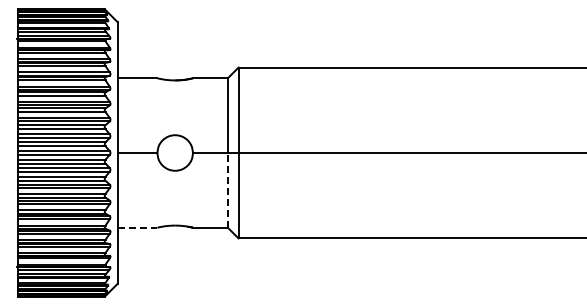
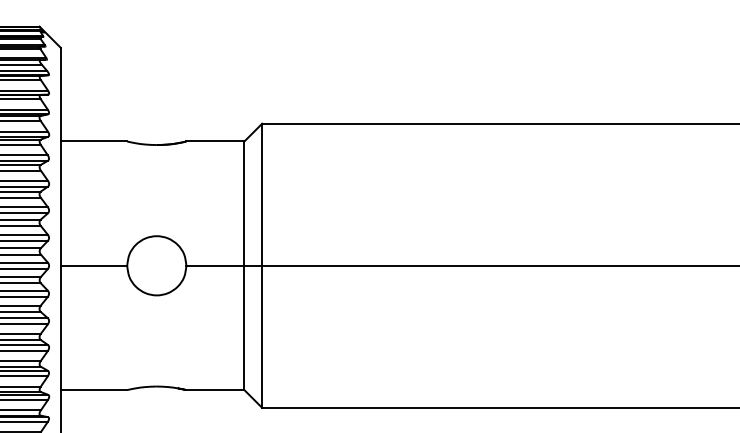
line: (227, 189) -> (243, 326), dashed -> solid
line: (137, 227) -> (94, 389), dashed -> solid

